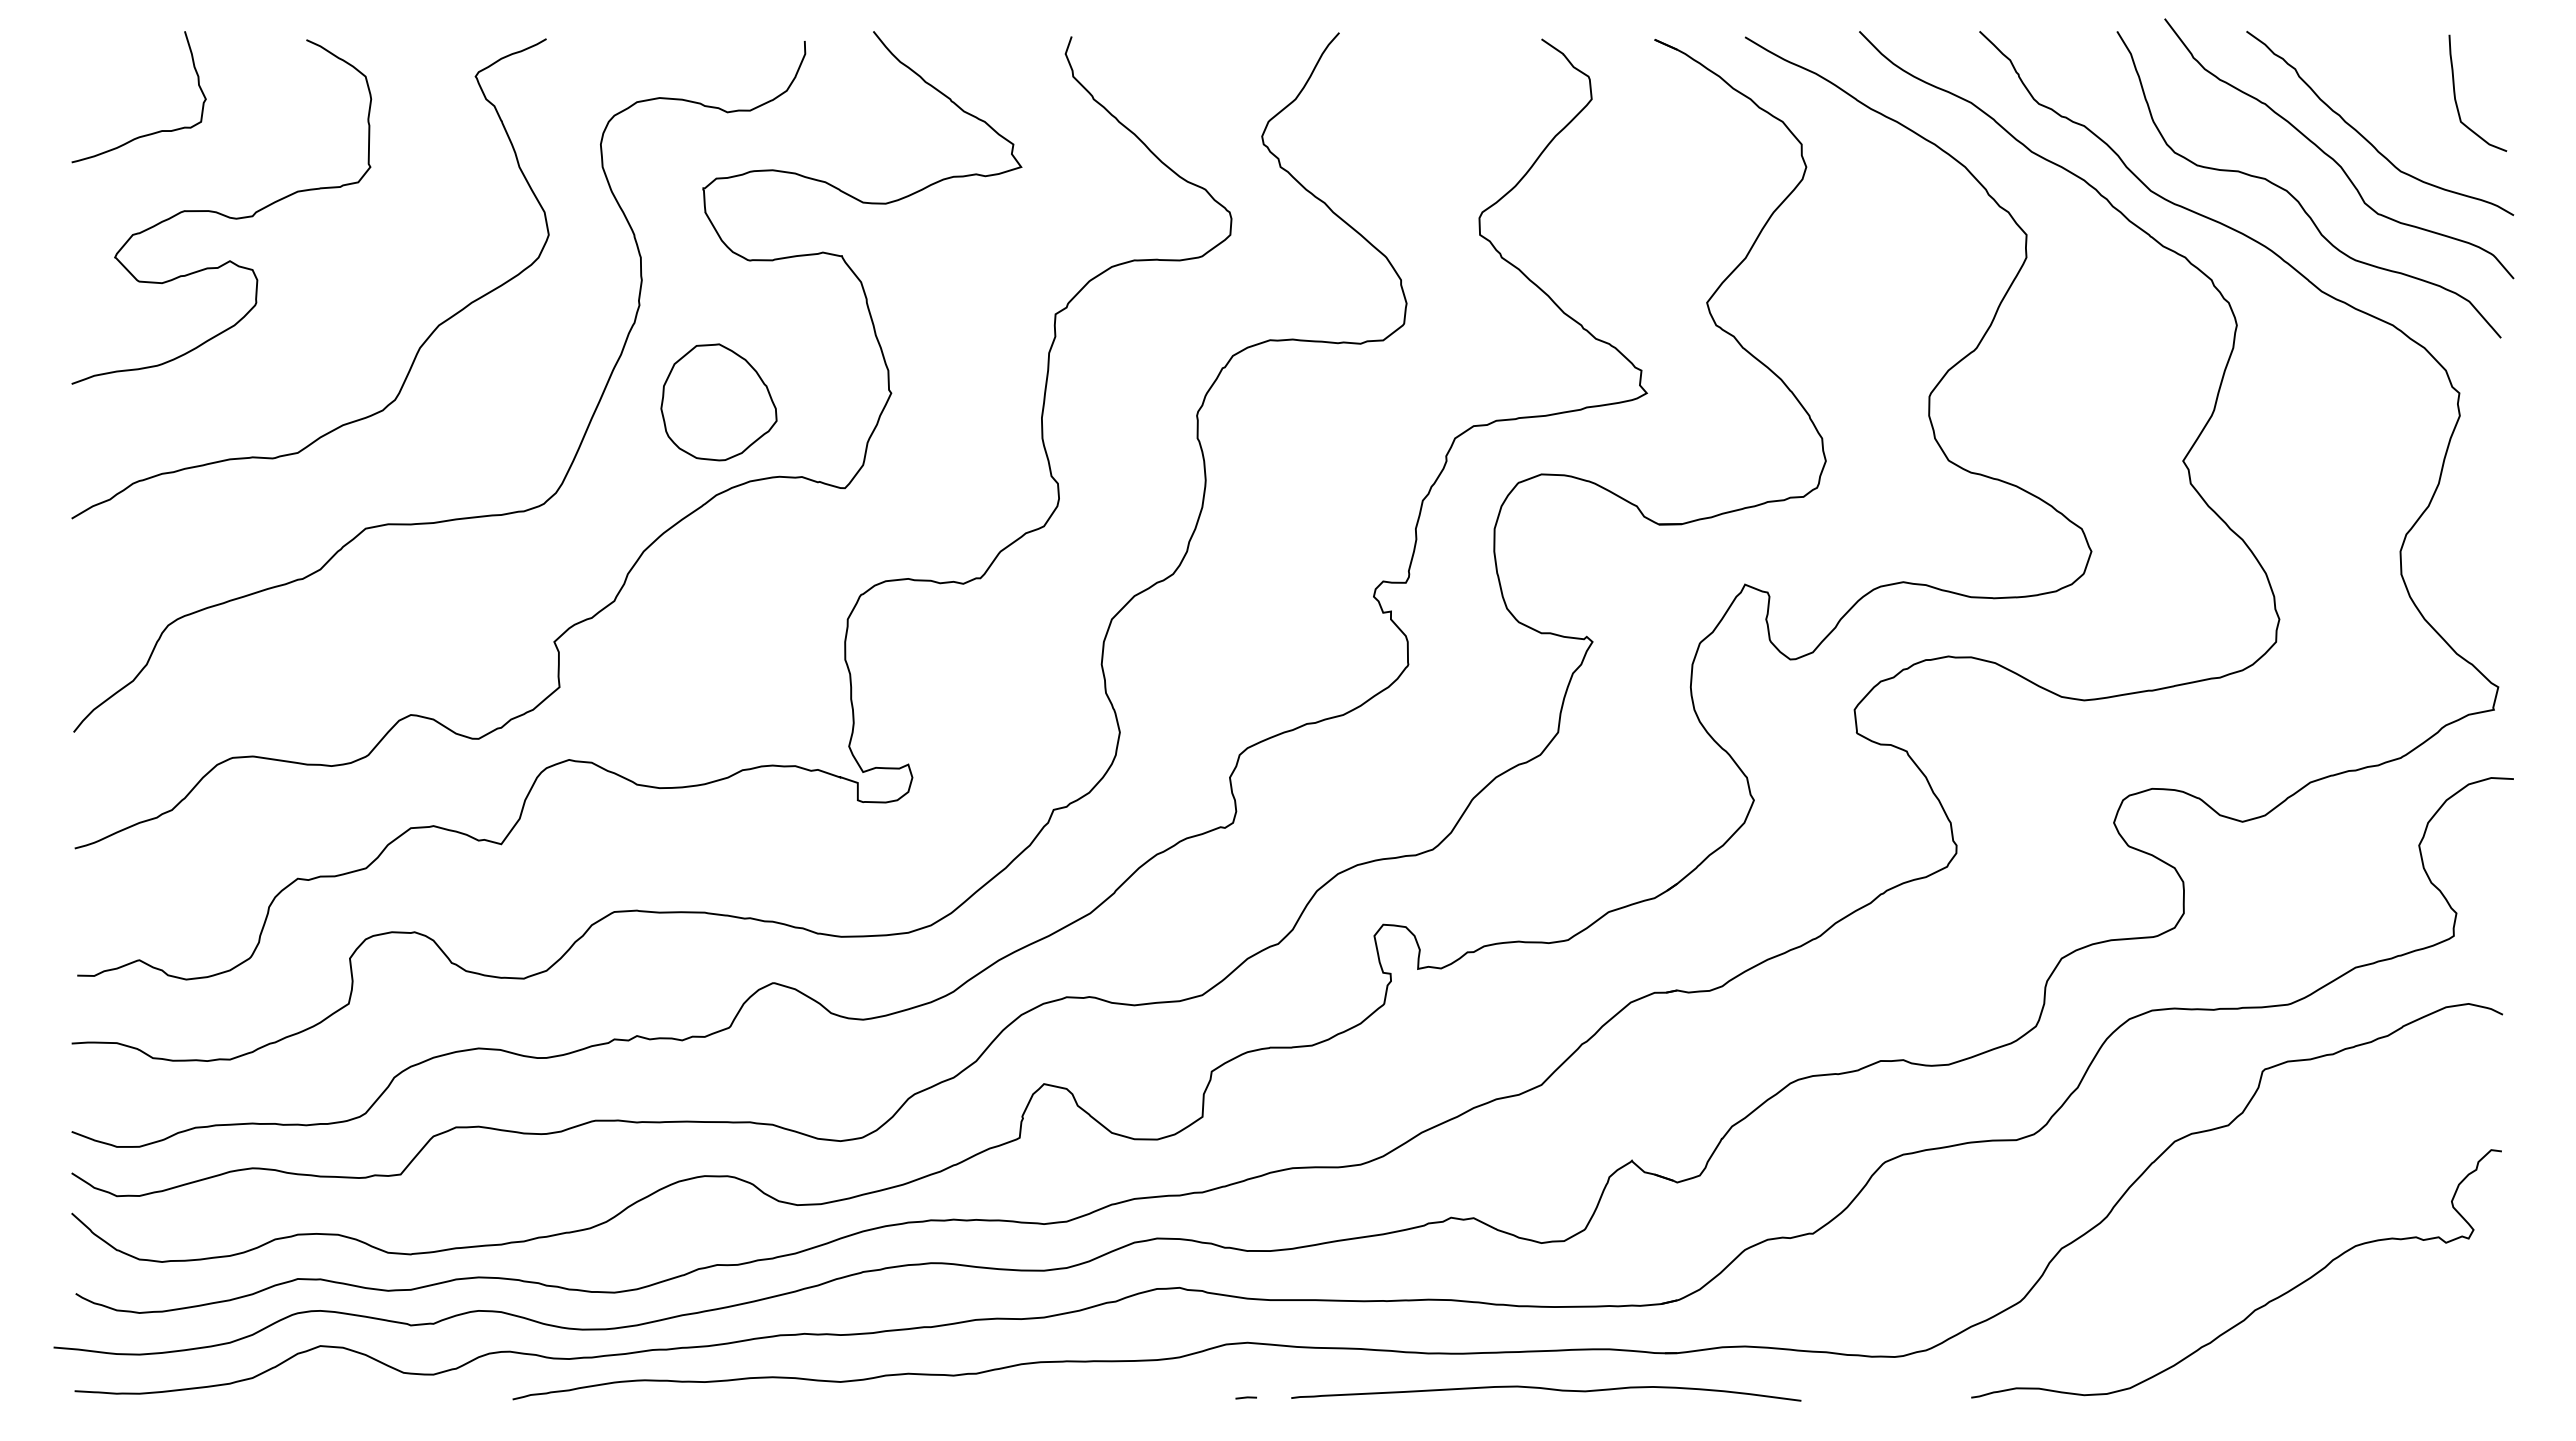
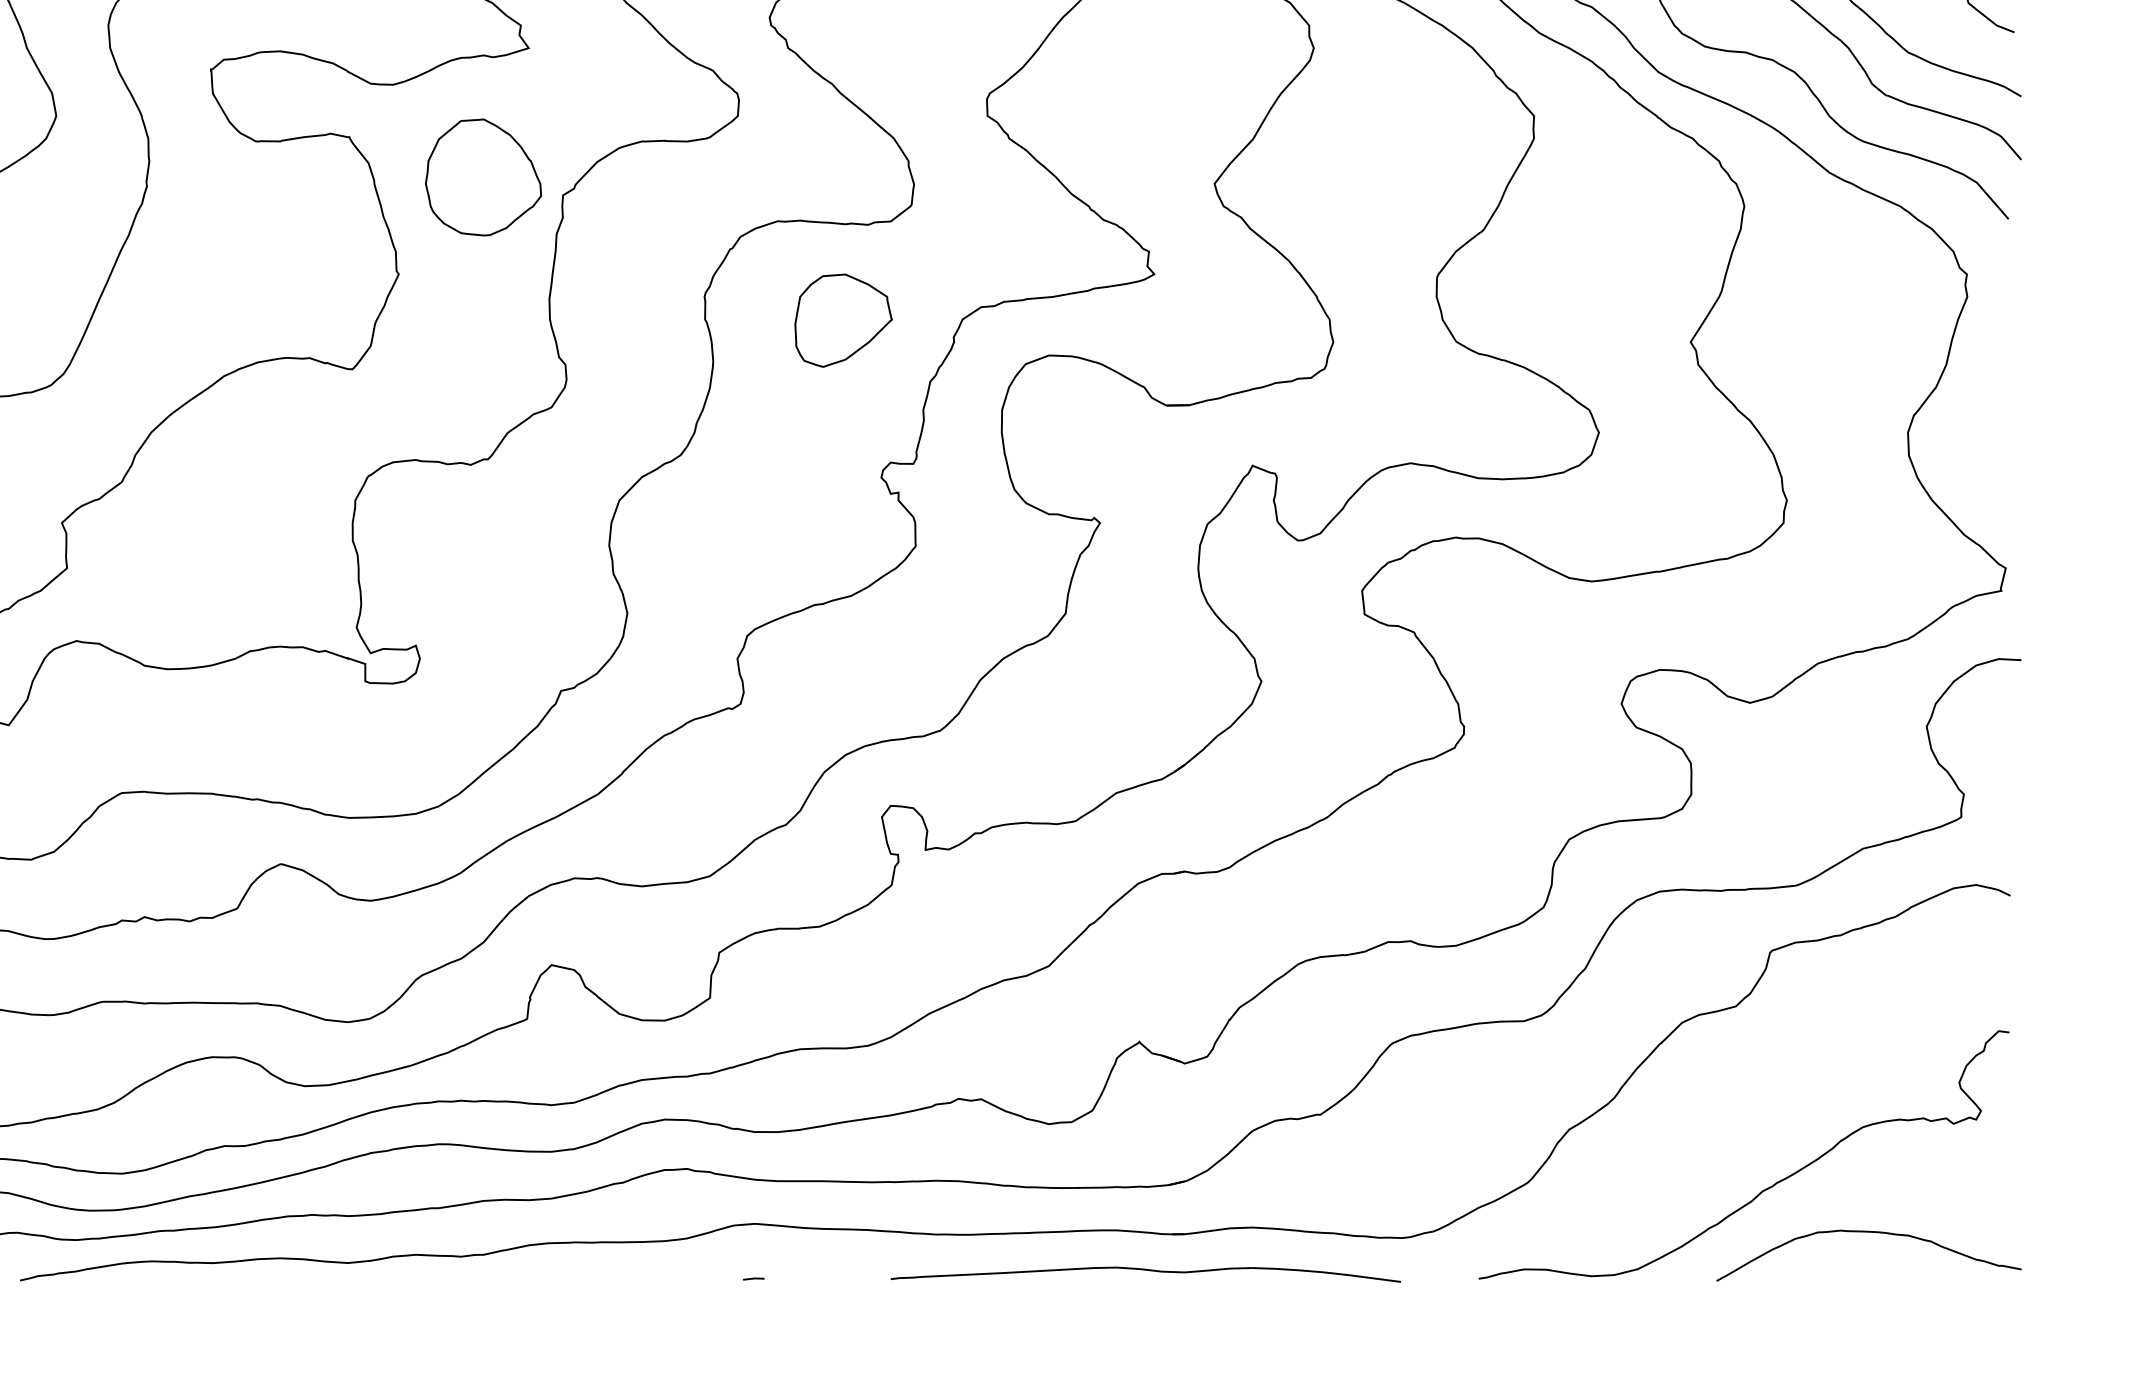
part: (718, 402) -> (483, 177), moved
part: (1336, 439) -> (844, 320), added
curve: (2361, 1351) -> (1869, 1232), added
curve: (1546, 1389) -> (1146, 1270), moved

